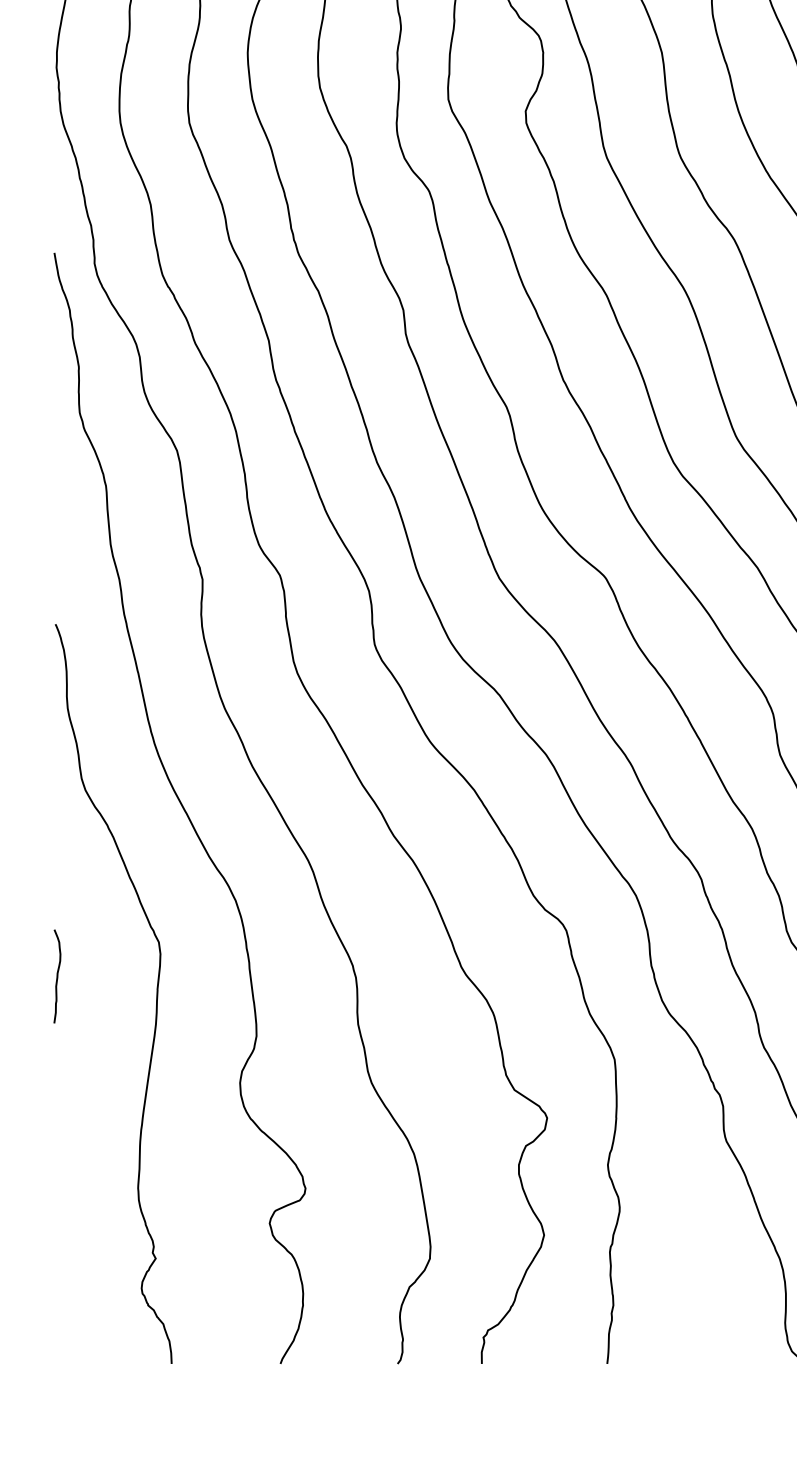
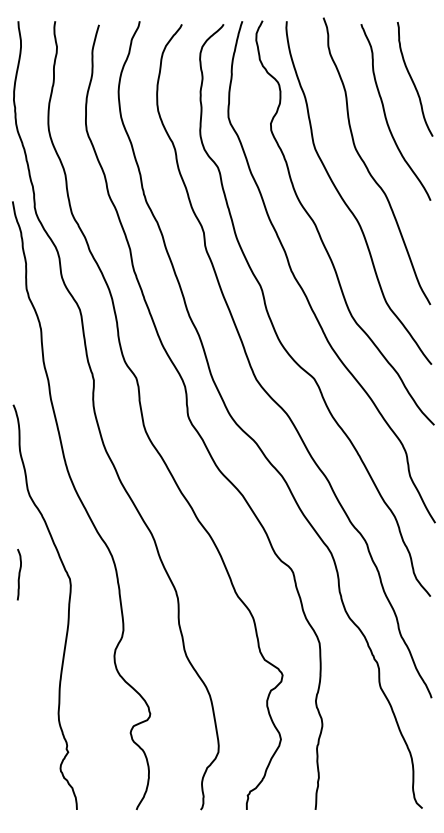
curve: (55, 976) -> (18, 574), moved

